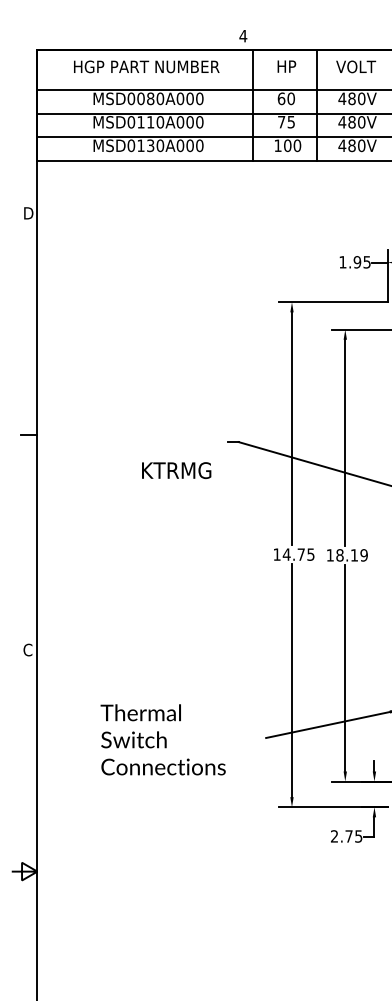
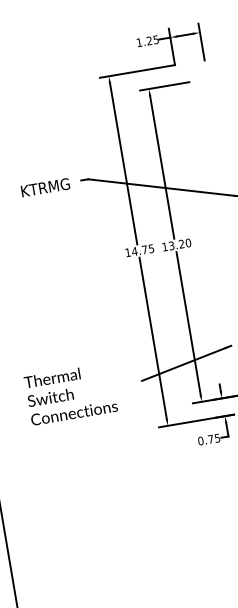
text: (357, 262) -> (149, 41), 1.95 -> 1.25
text: (176, 470) -> (45, 187), moved
text: (351, 555) -> (179, 244), 18.19 -> 13.20
text: (334, 836) -> (200, 441), 2.75 -> 0.75

